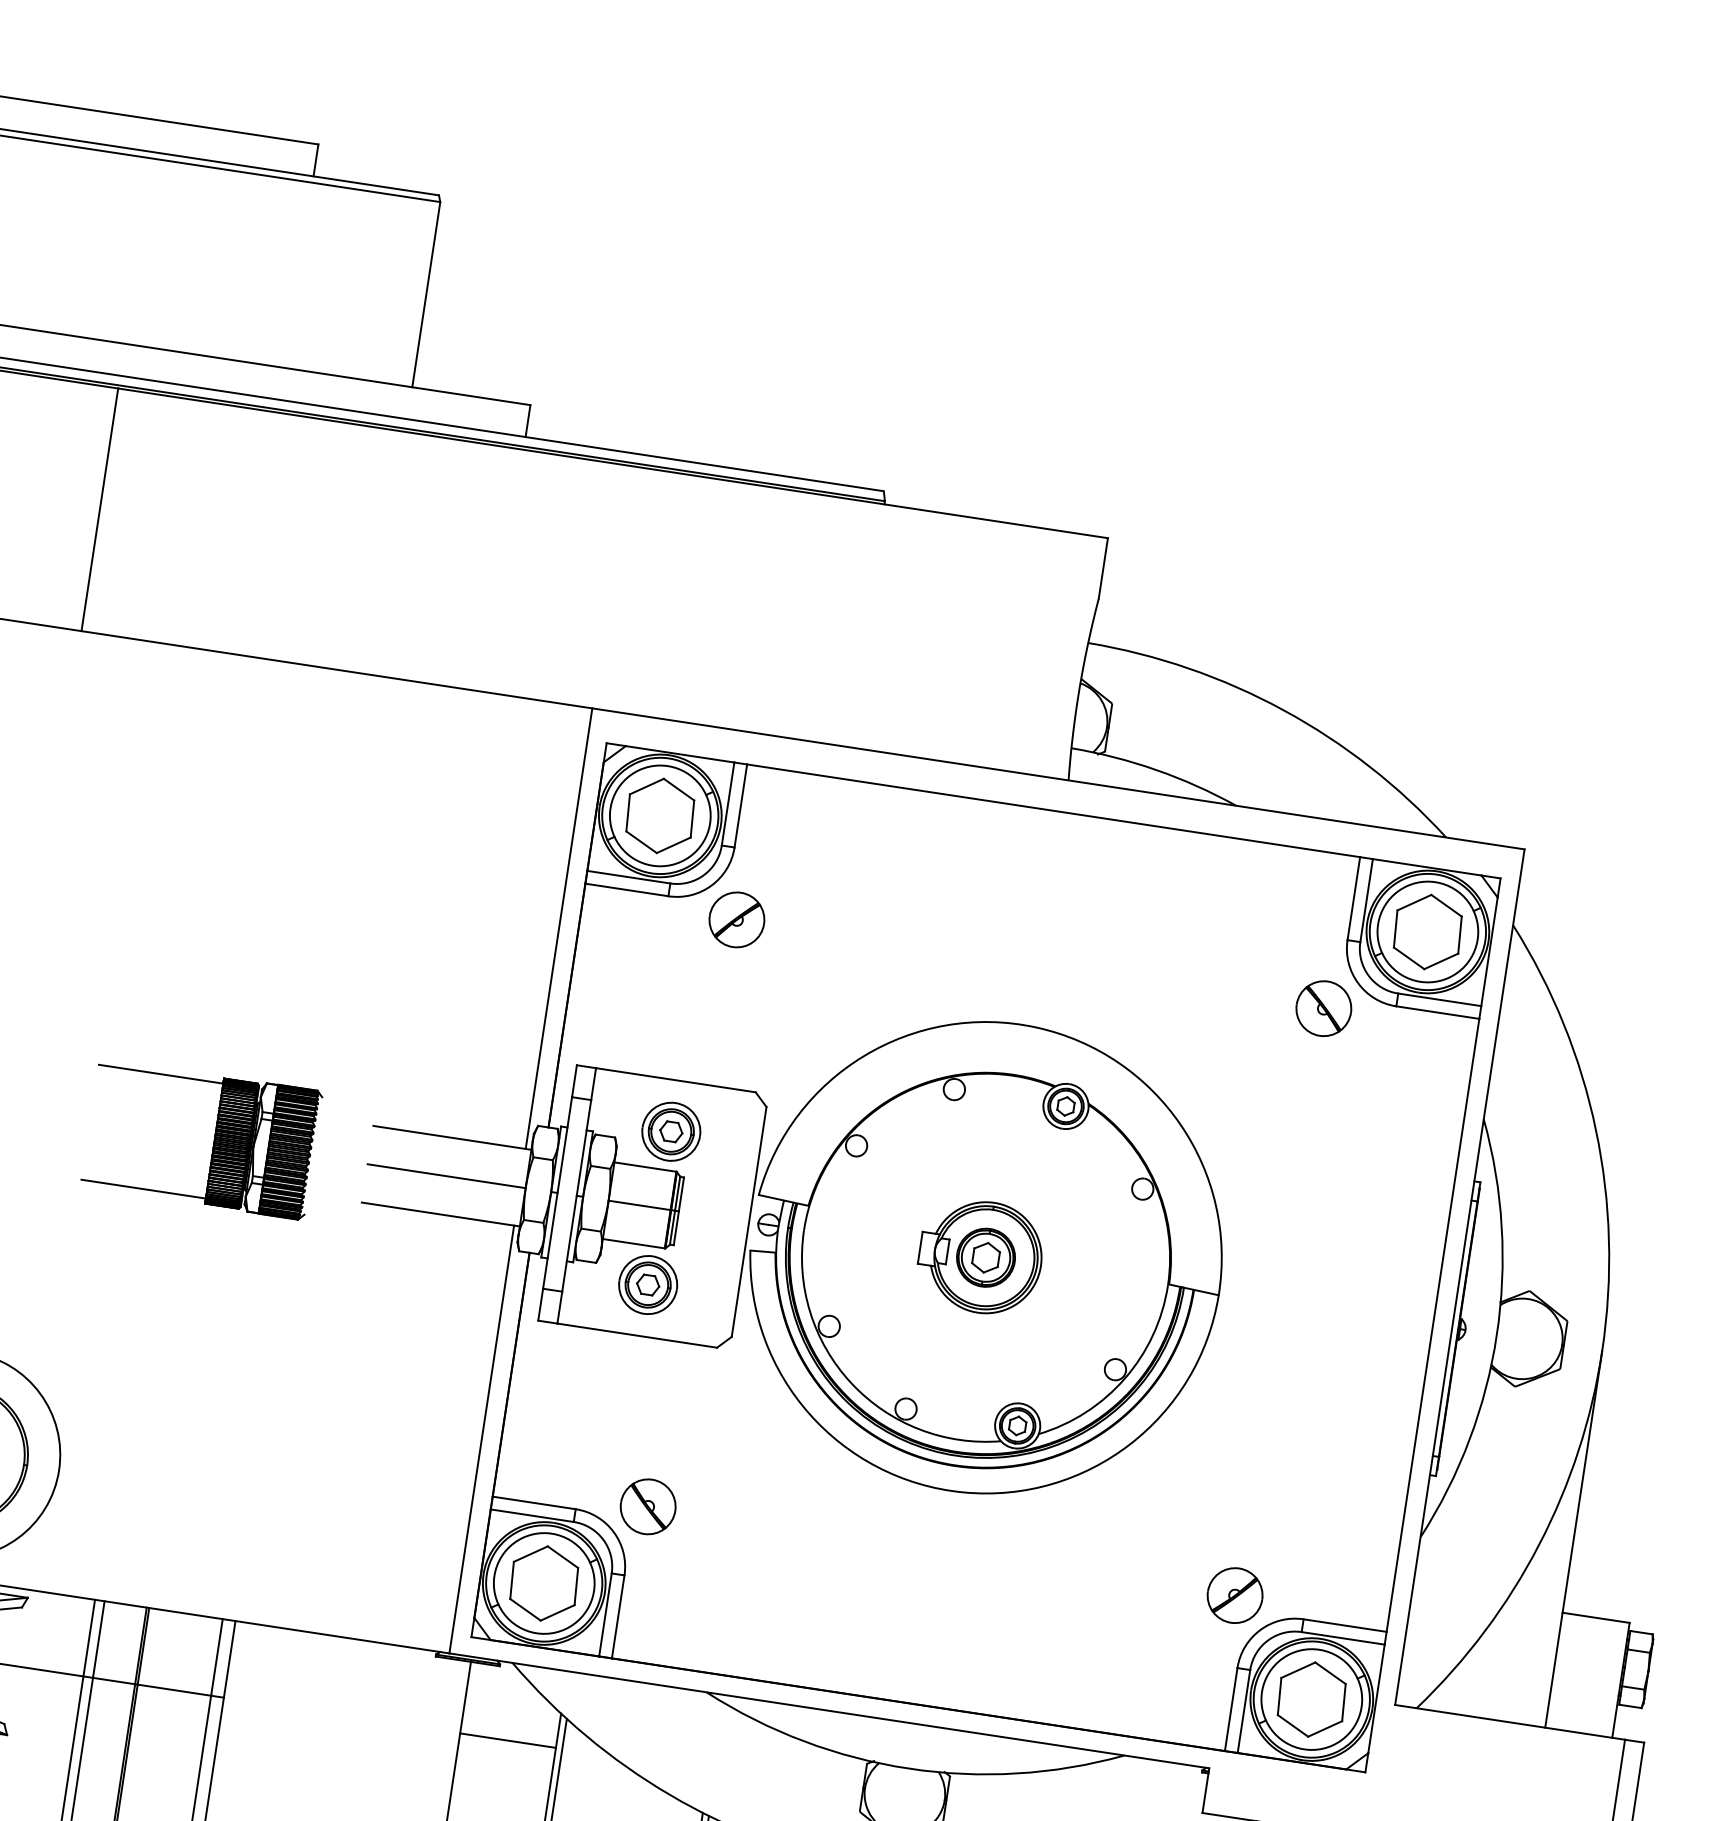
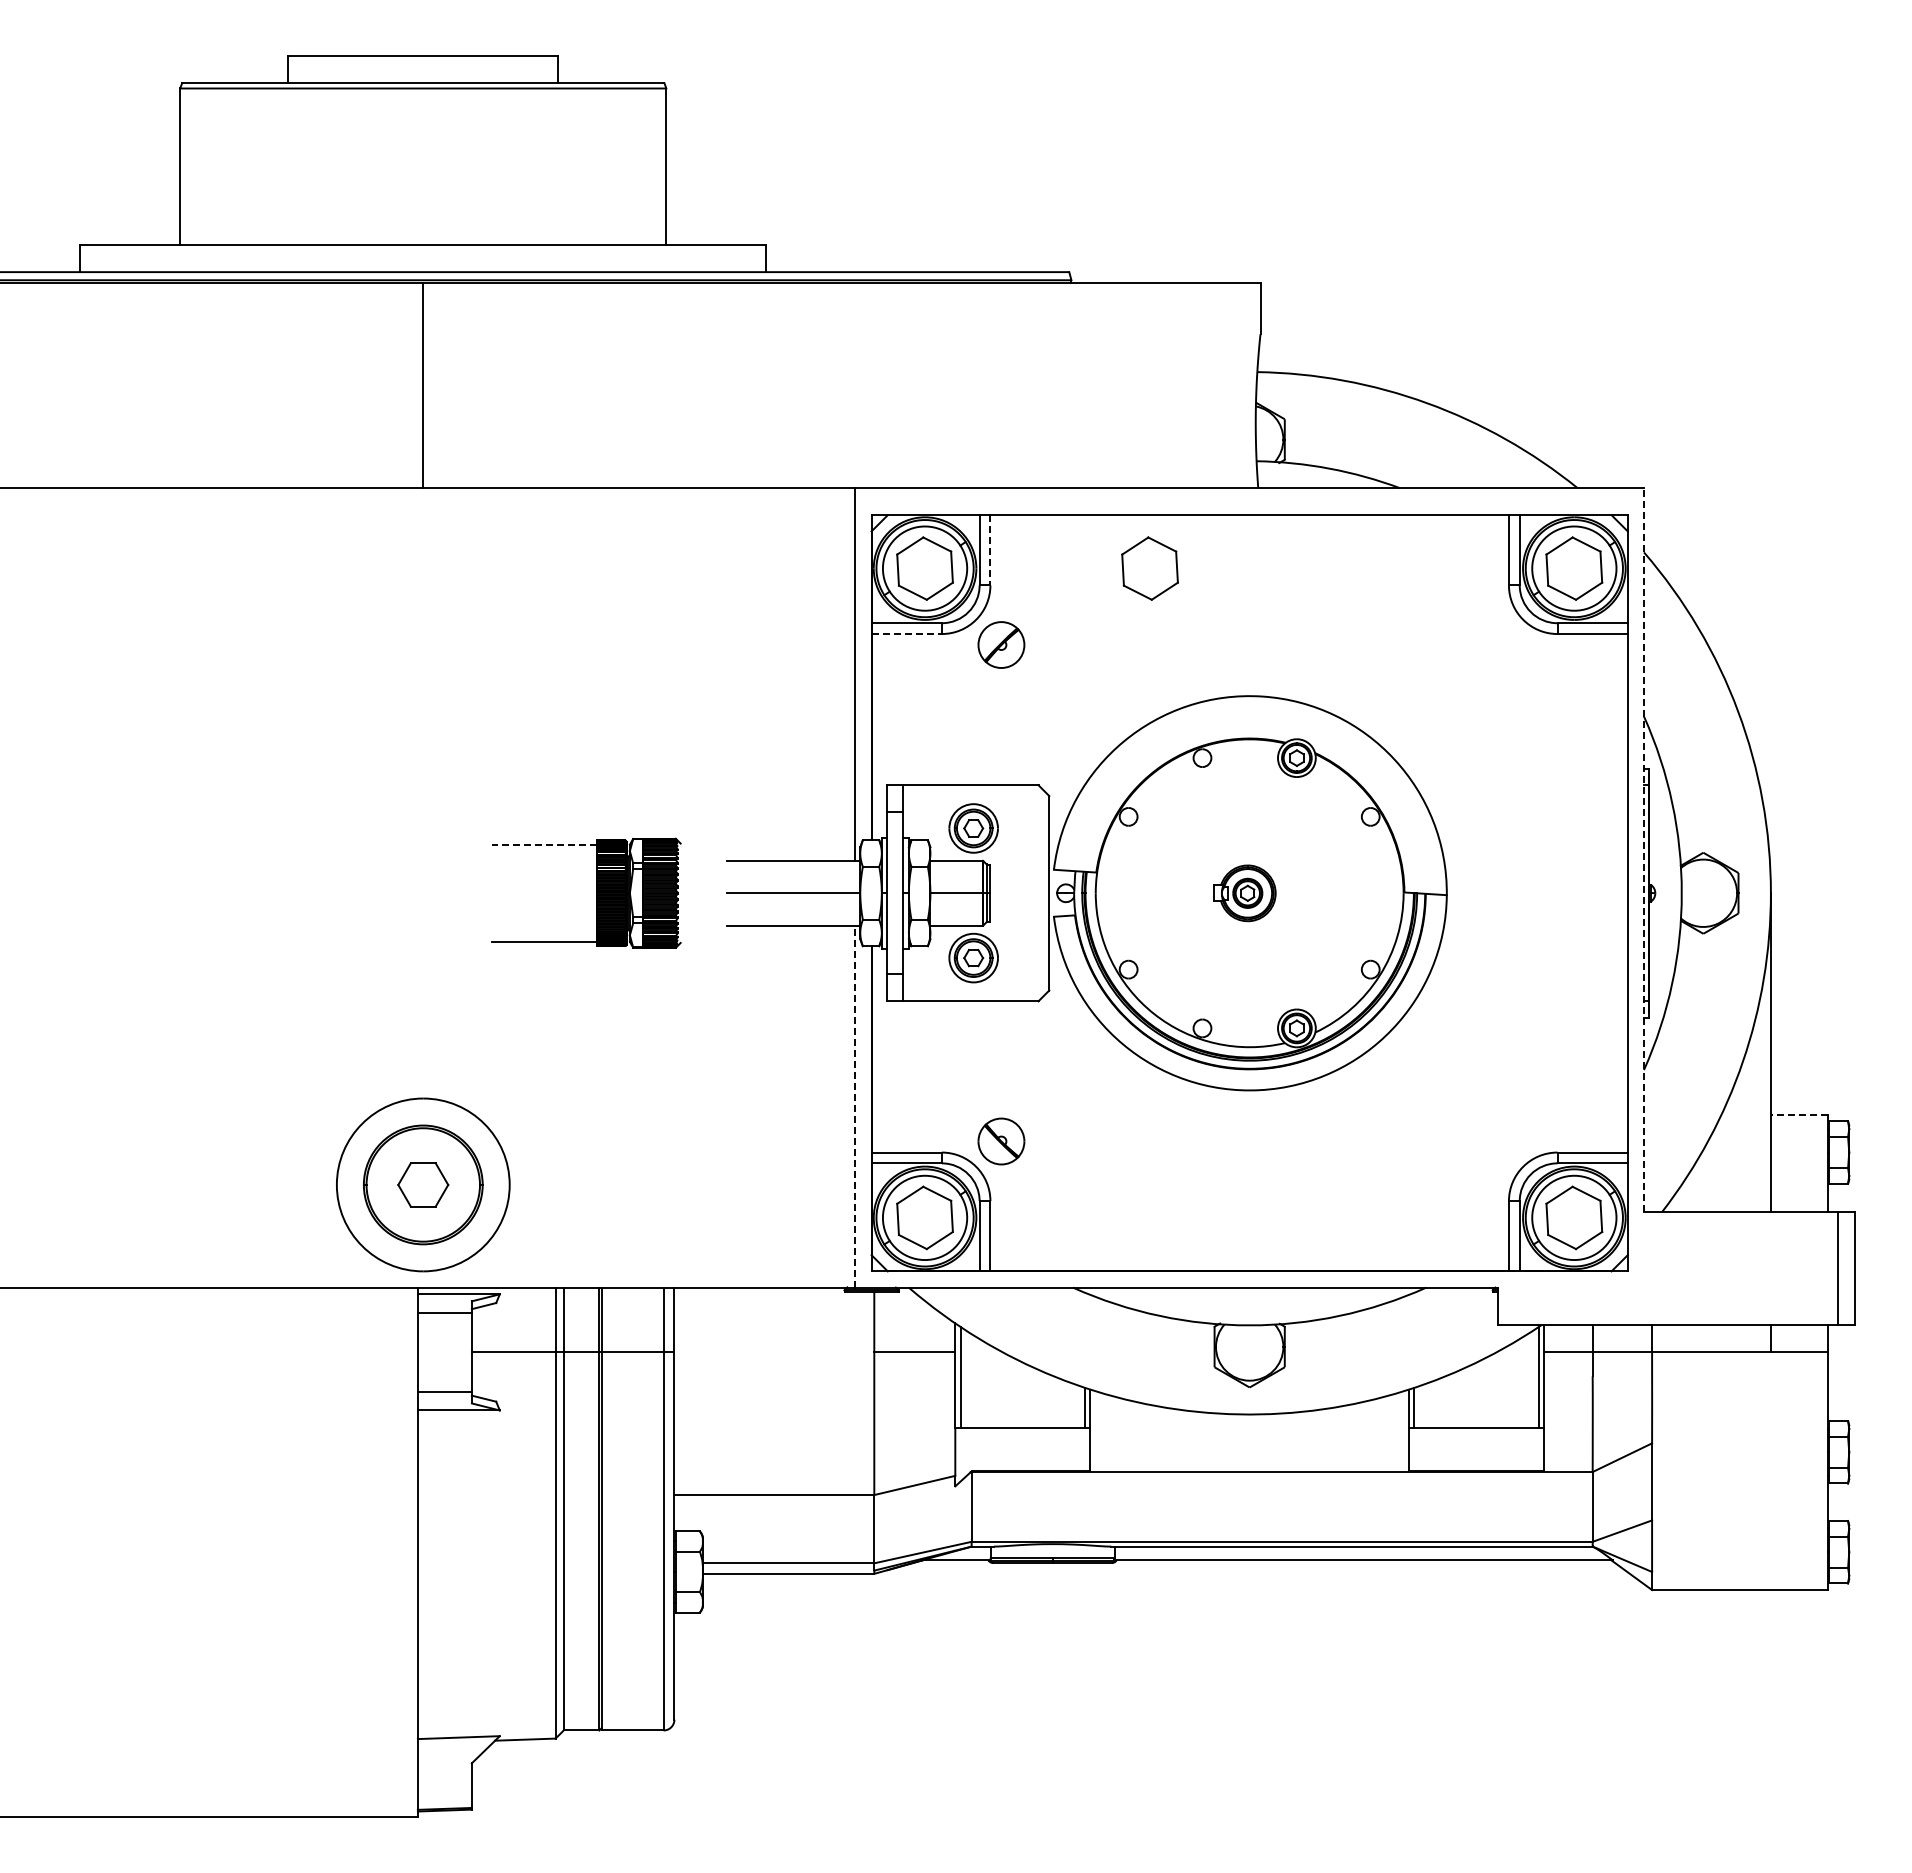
line: (740, 806) -> (990, 550), solid -> dashed
part: (925, 855) -> (1149, 568), added
line: (627, 890) -> (907, 634), solid -> dashed
part: (1323, 1007) -> (1497, 644), removed
line: (161, 1074) -> (544, 844), solid -> dashed
part: (979, 1257) -> (1244, 893), size x0.6
line: (1459, 1277) -> (1643, 850), solid -> dashed
line: (481, 1439) -> (855, 1106), solid -> dashed
part: (1234, 1595) -> (1497, 1141), removed
line: (1595, 1617) -> (1798, 1114), solid -> dashed

